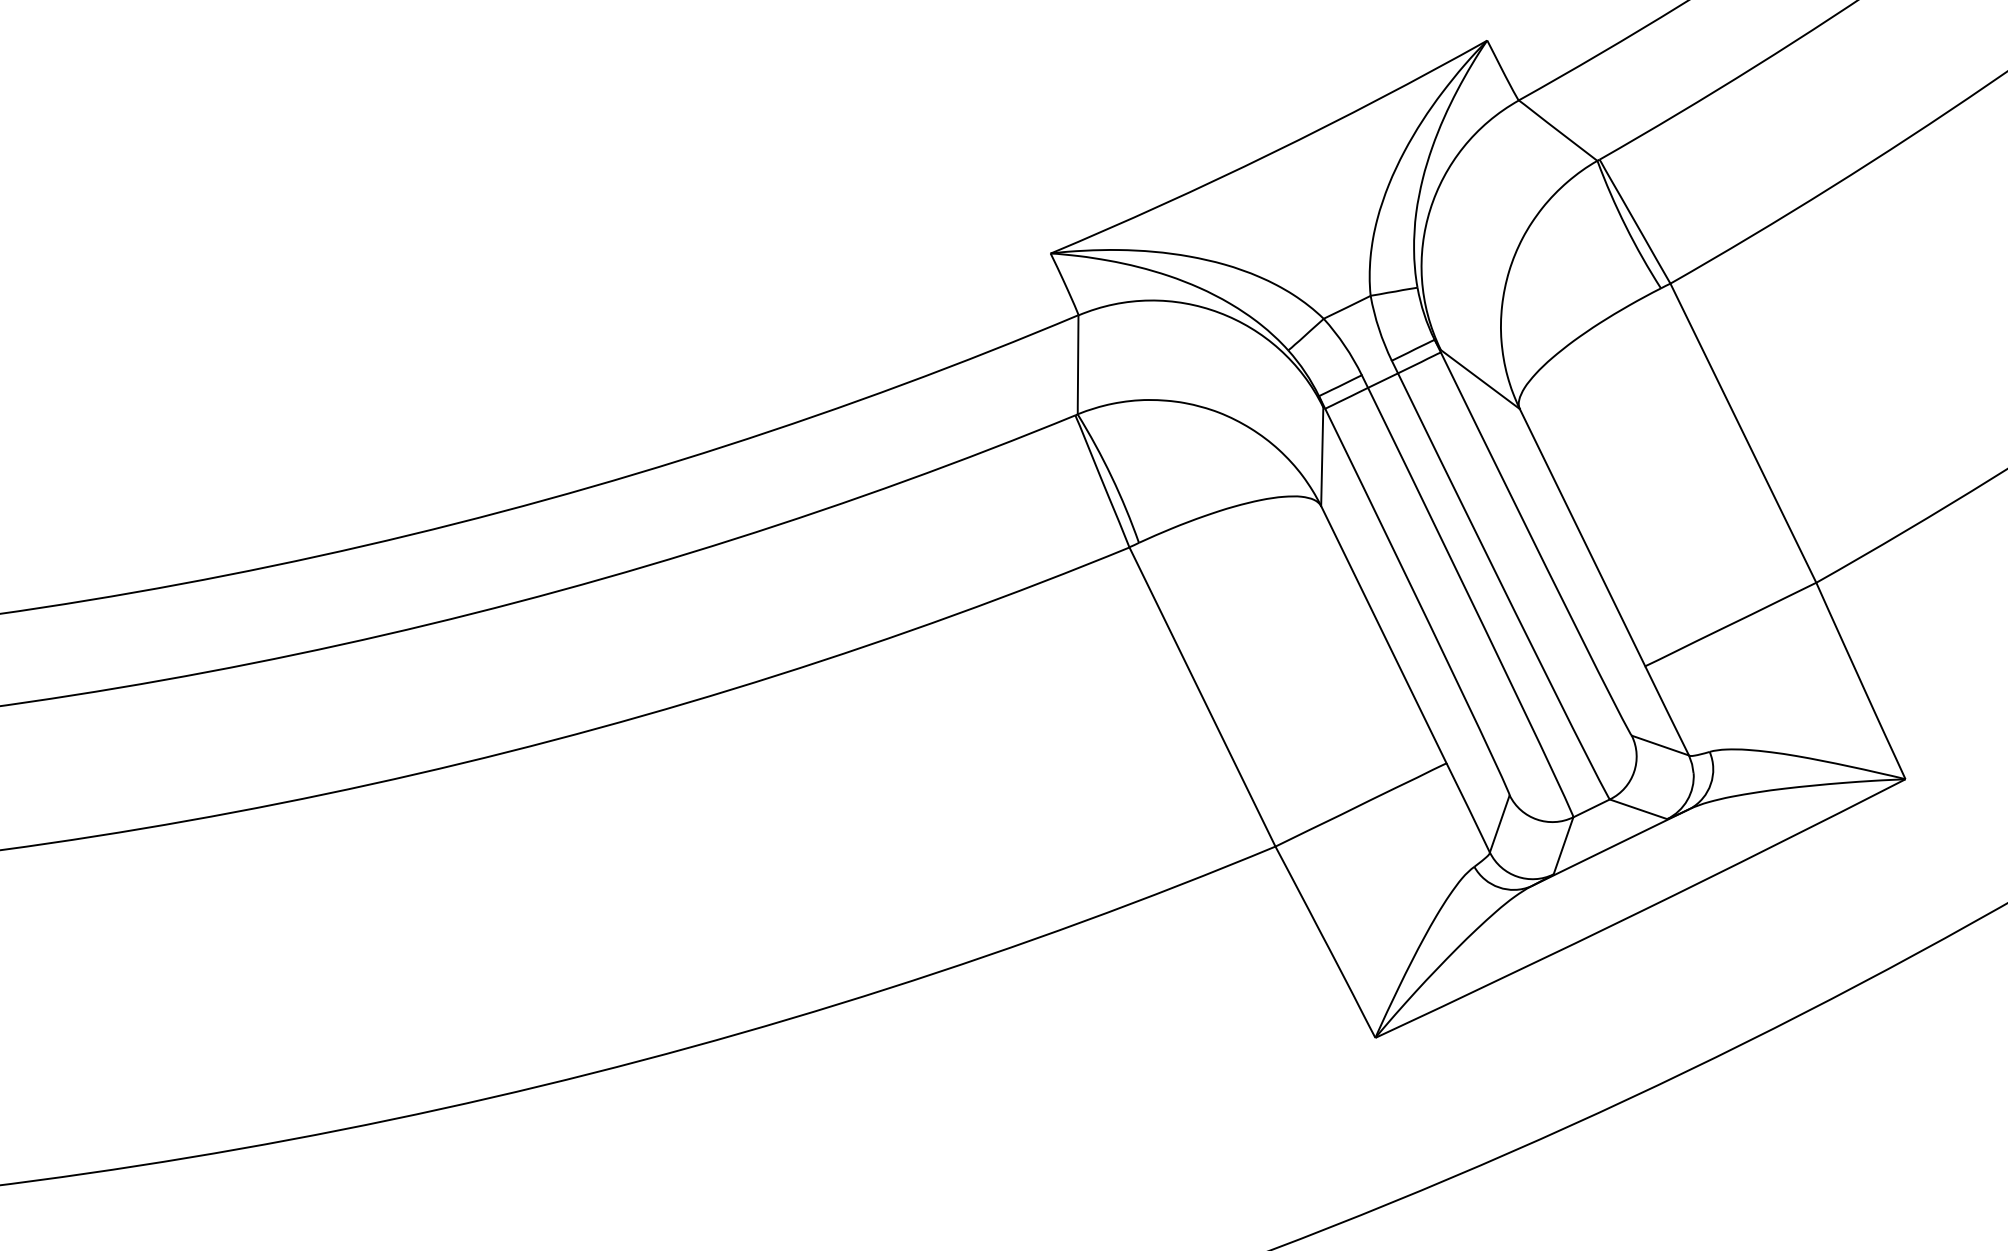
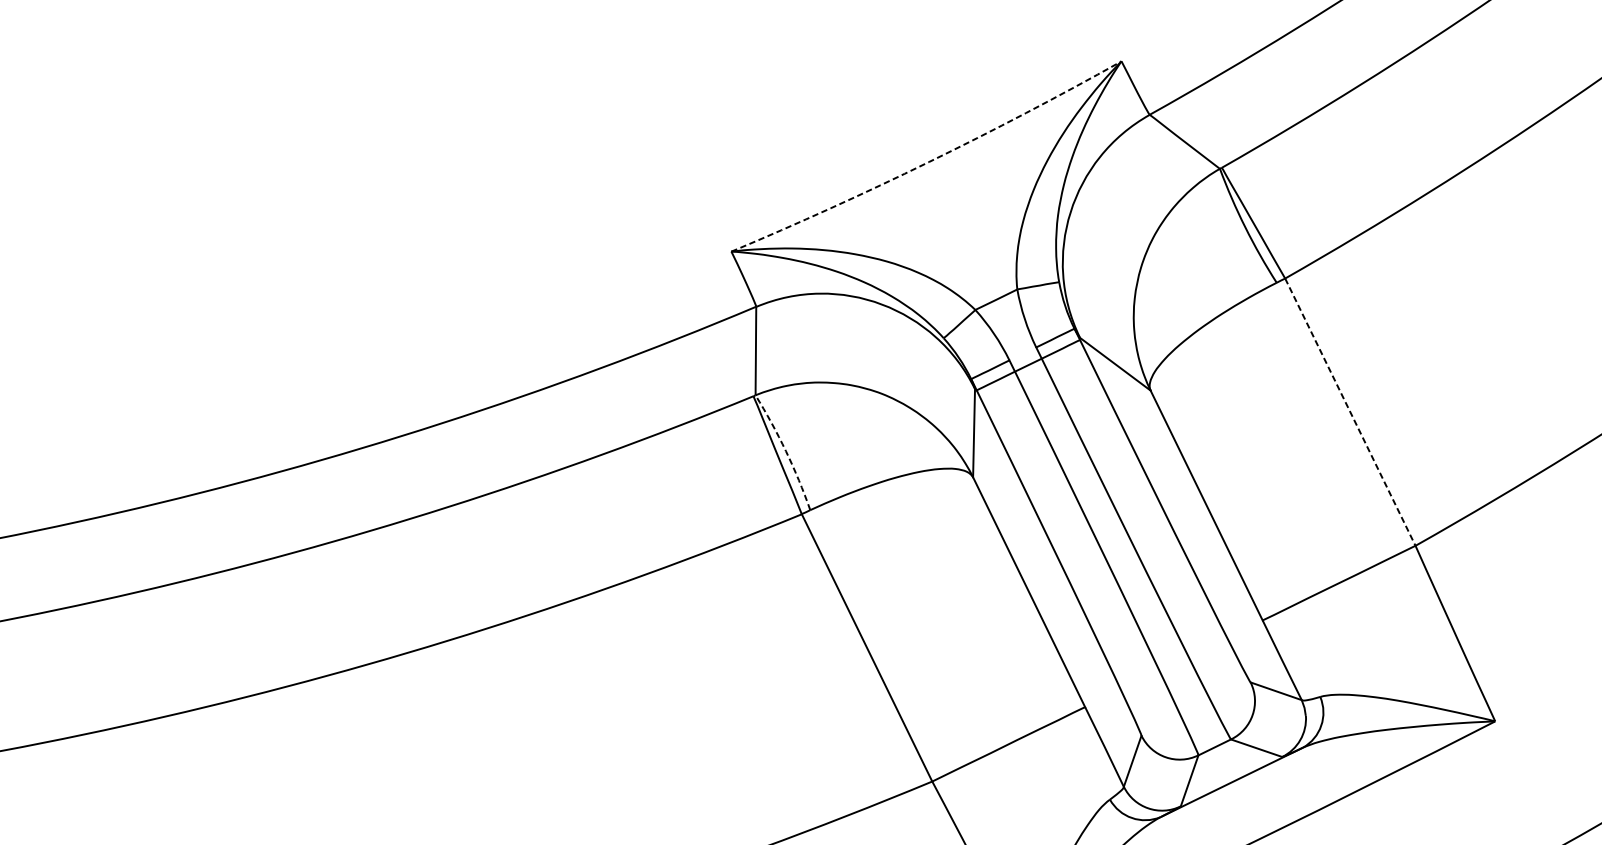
arc: (1271, 153) -> (928, 162), solid -> dashed
line: (1743, 433) -> (1350, 412), solid -> dashed
arc: (1111, 476) -> (785, 450), solid -> dashed

